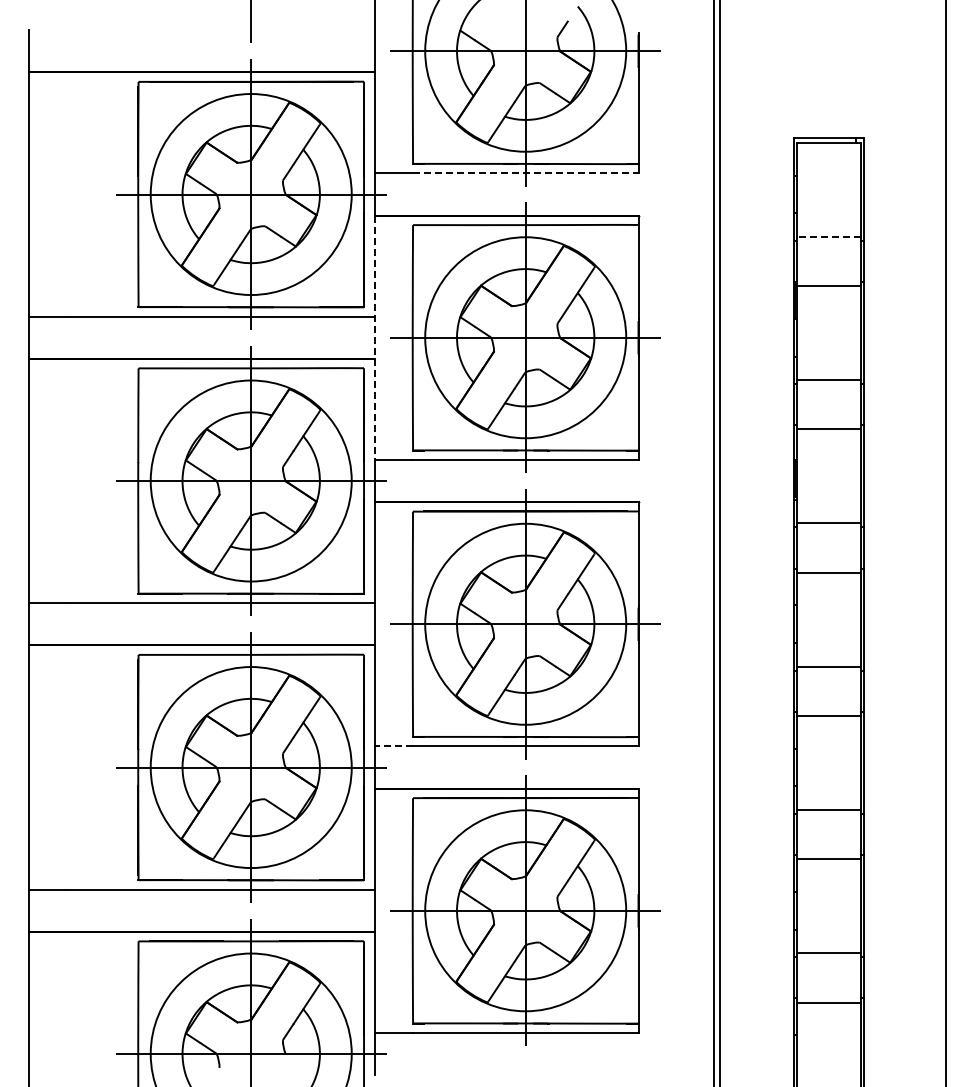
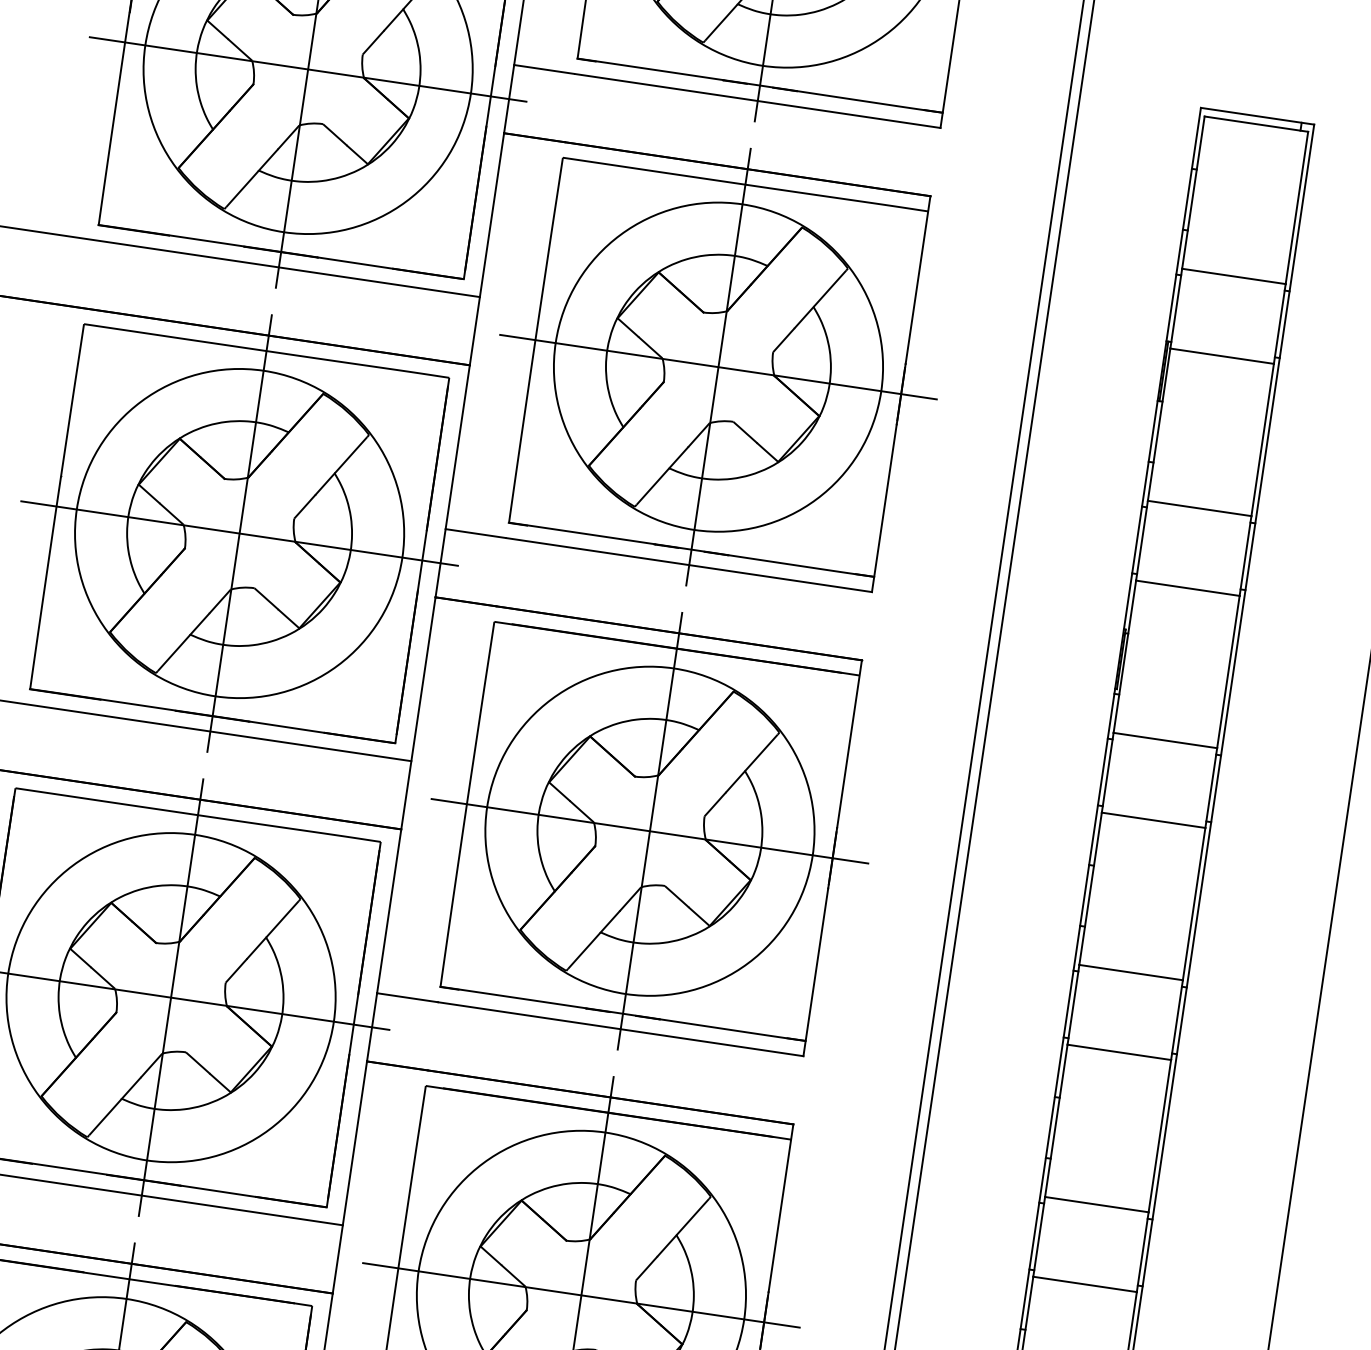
line: (525, 173) -> (757, 101), dashed -> solid
line: (829, 236) -> (1234, 275), dashed -> solid
line: (375, 338) -> (474, 332), dashed -> solid
line: (394, 746) -> (408, 997), dashed -> solid

